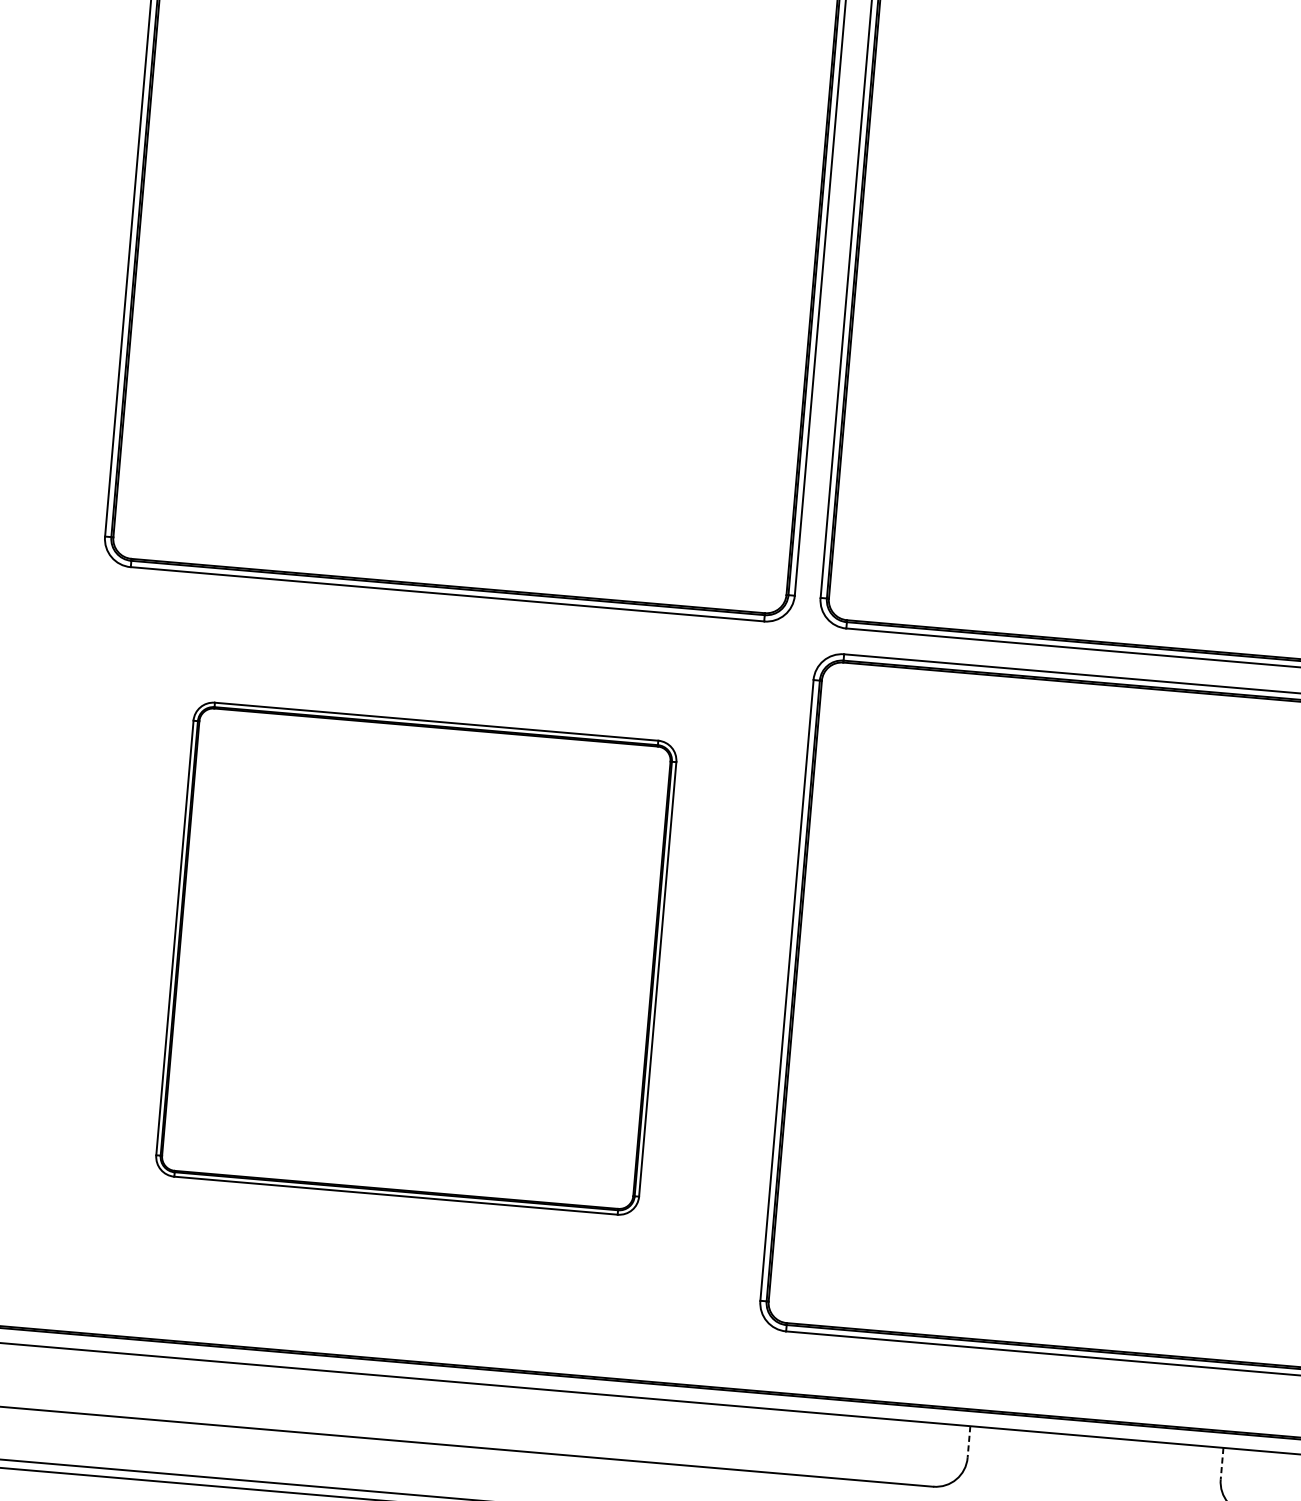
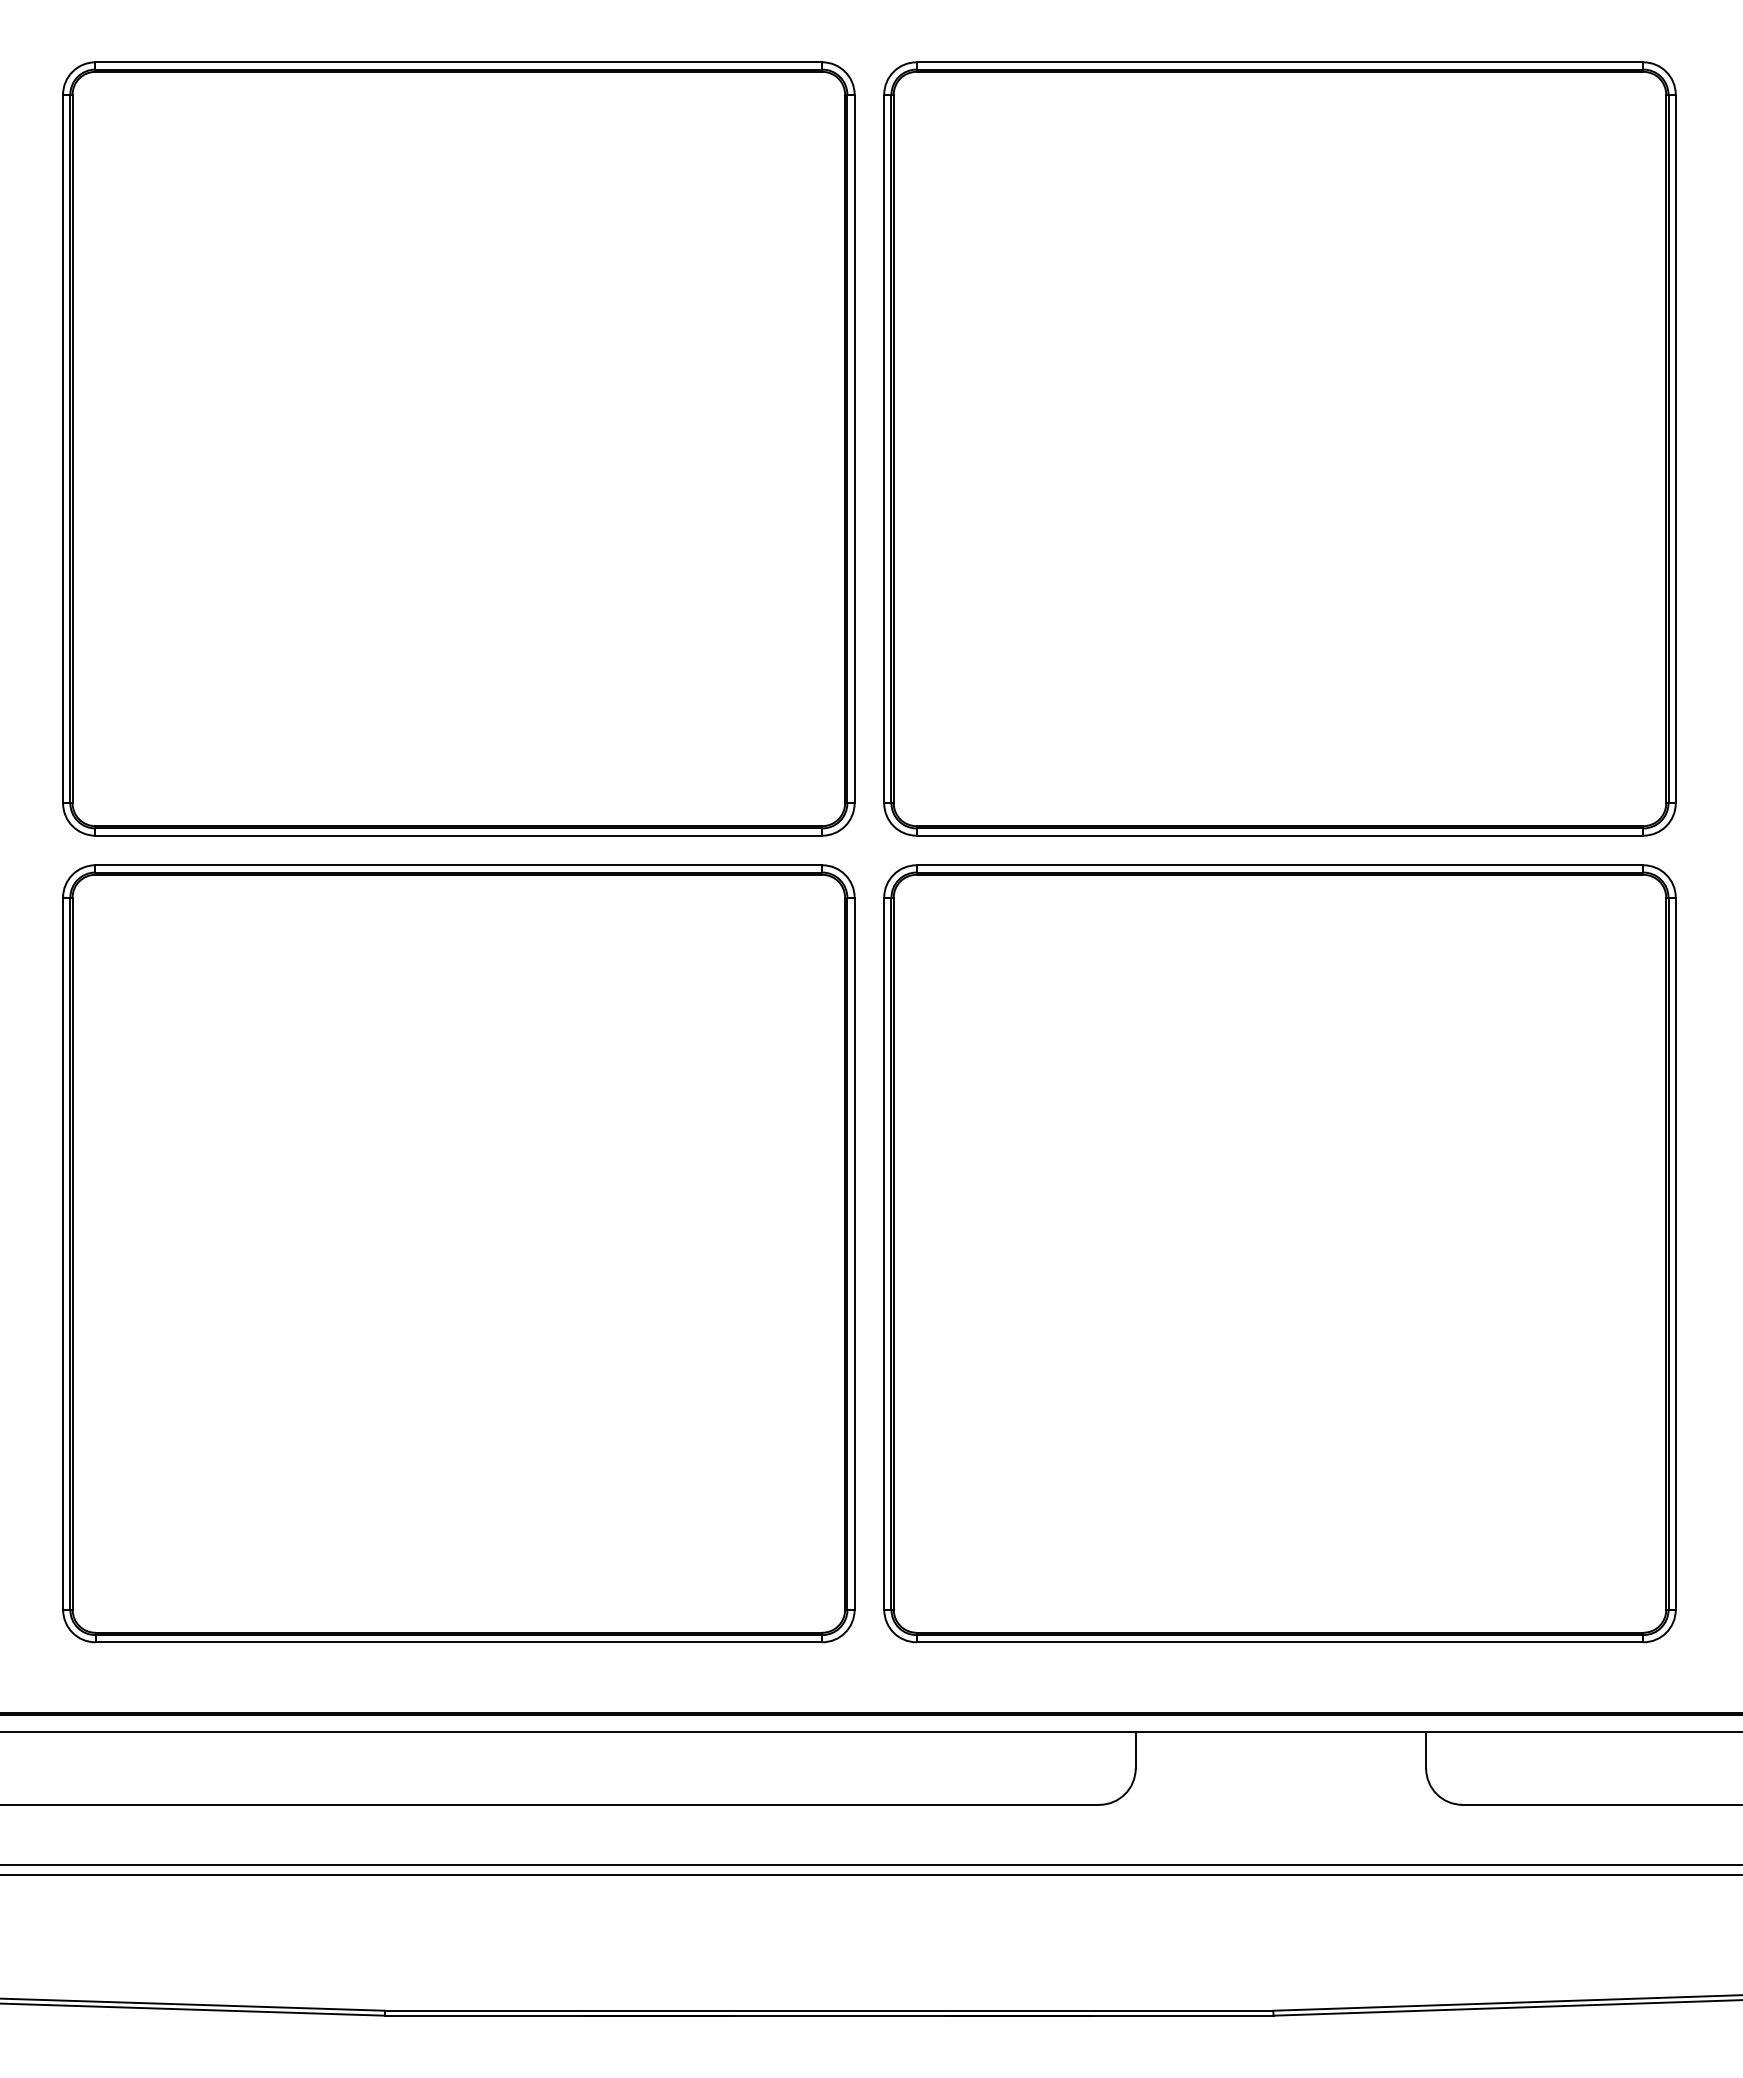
part: (415, 958) -> (458, 1253), size x1.43
line: (968, 1442) -> (1135, 1750), dashed -> solid
line: (1222, 1463) -> (1426, 1750), dashed -> solid

